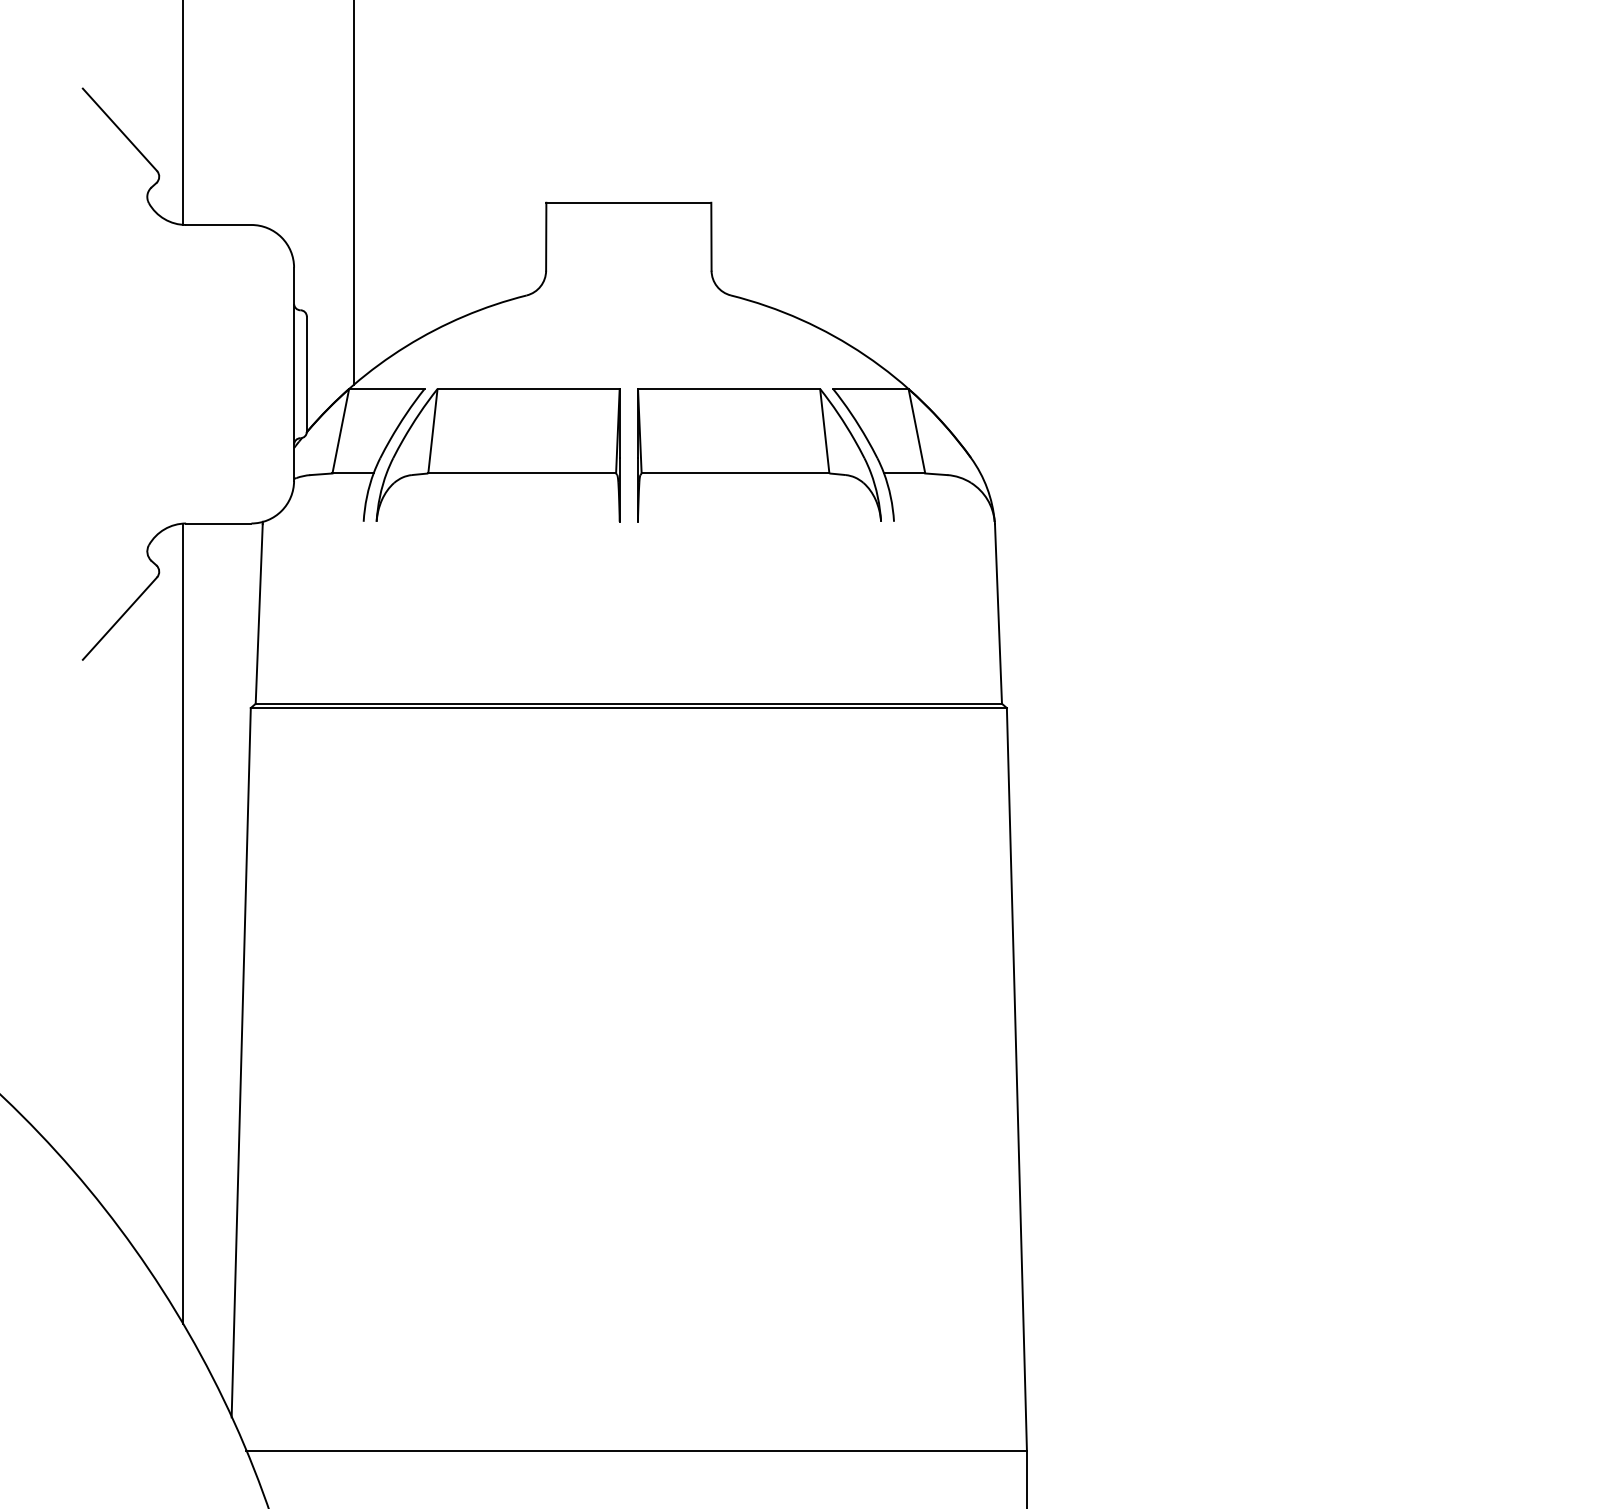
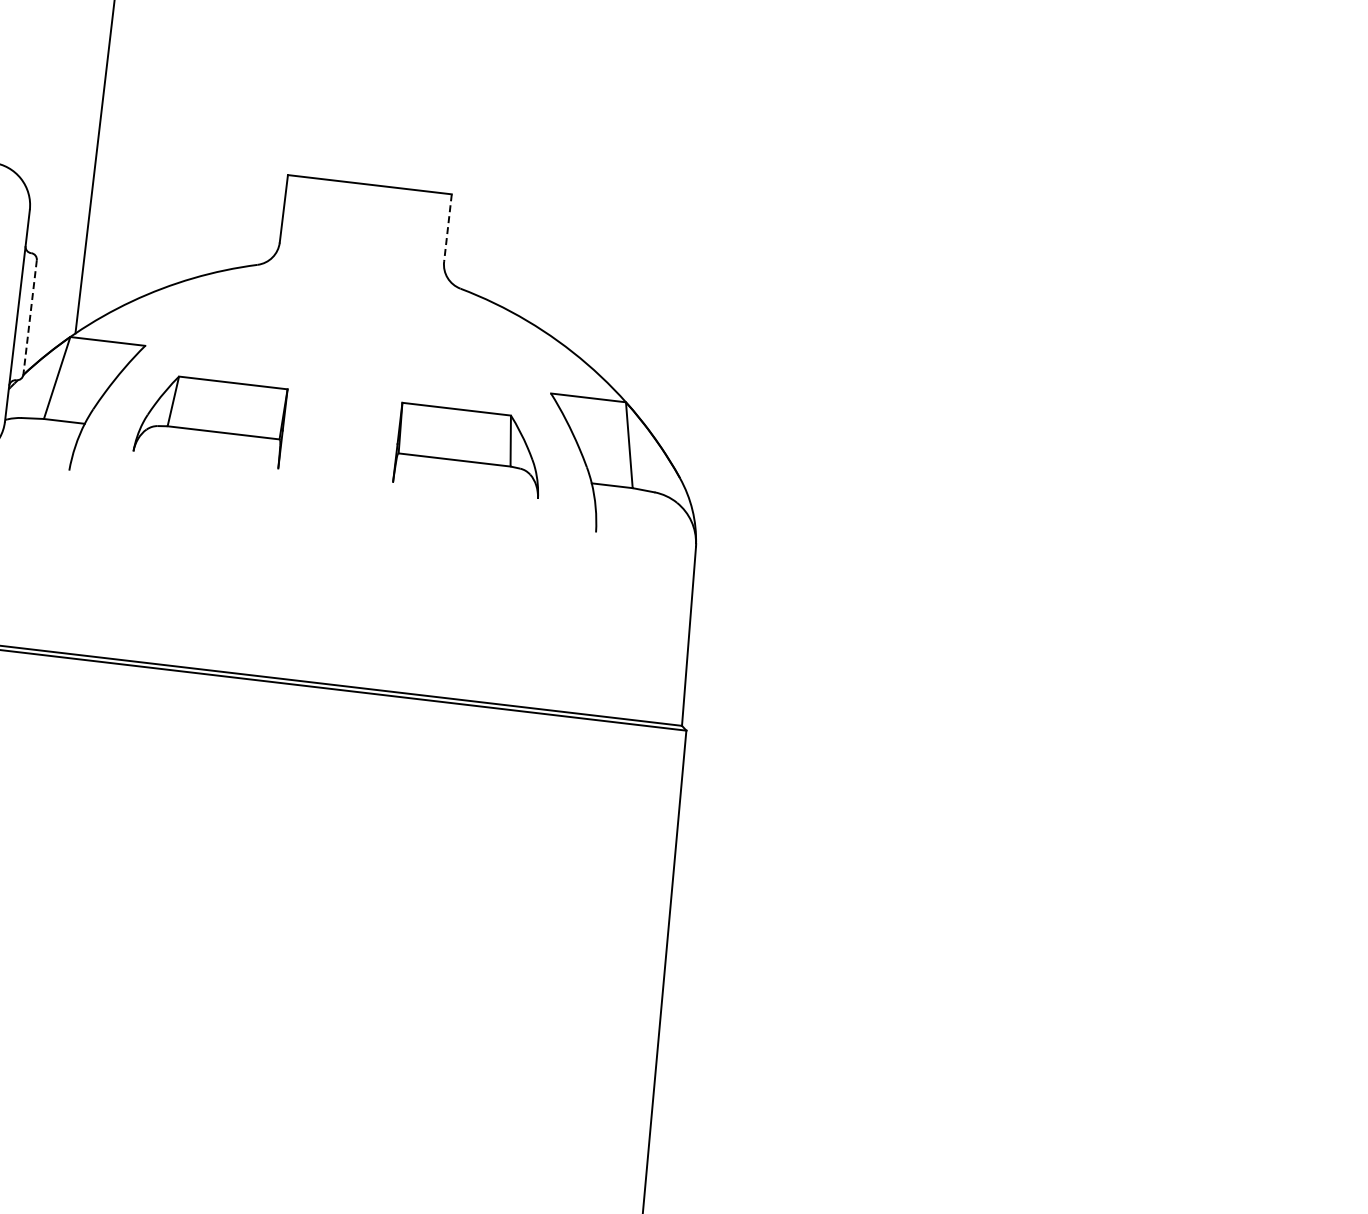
line: (711, 236) -> (448, 227), solid -> dashed
line: (306, 374) -> (29, 317), solid -> dashed
part: (497, 455) -> (209, 420), size x0.6
part: (759, 455) -> (470, 450), size x0.6

